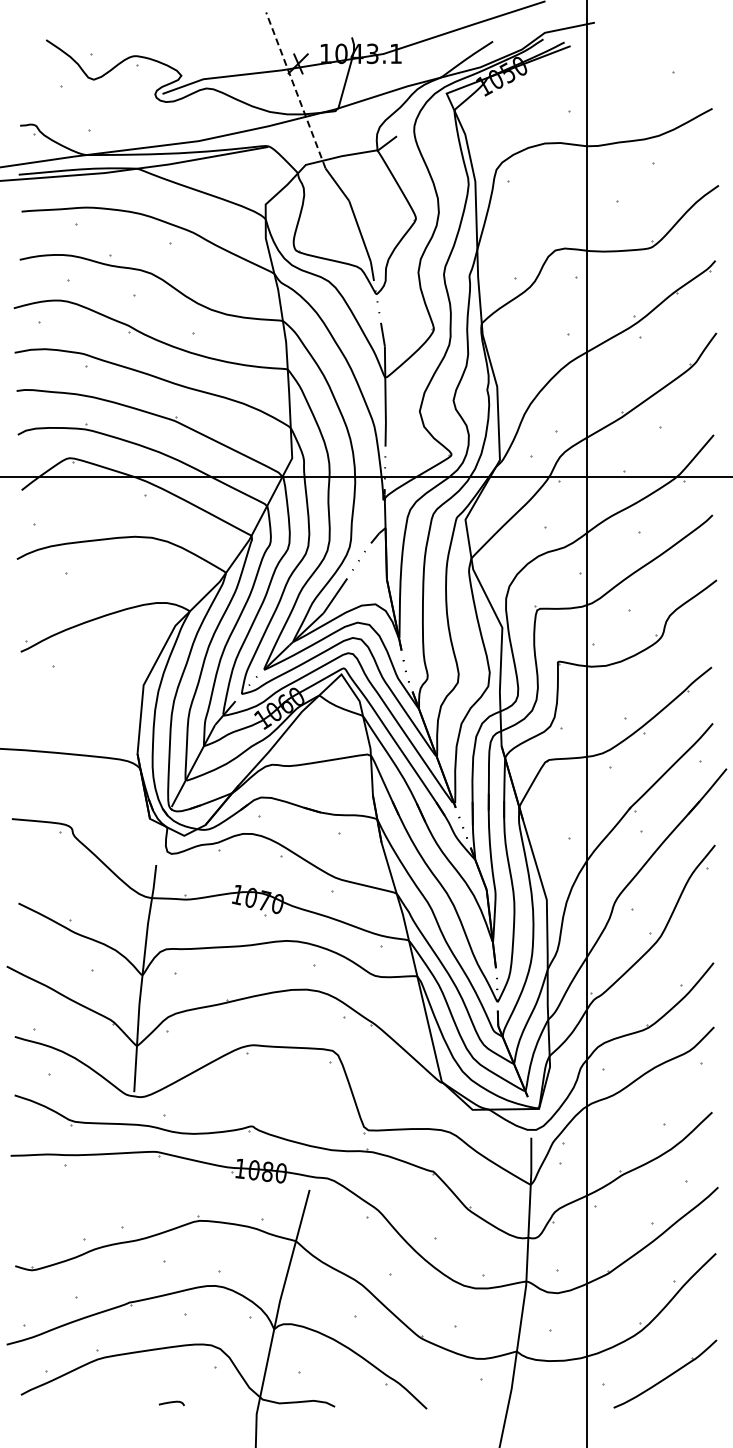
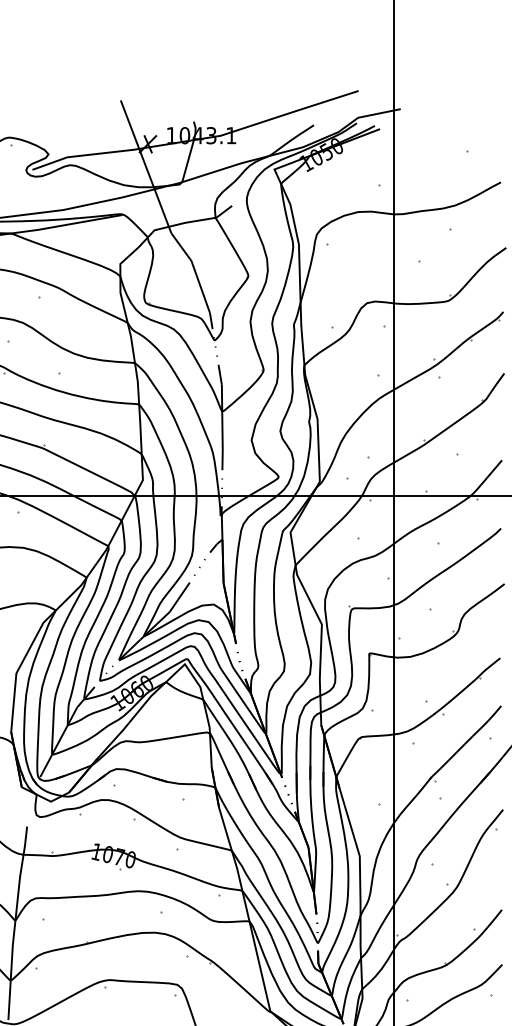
line: (295, 90) -> (145, 166), dashed -> solid

